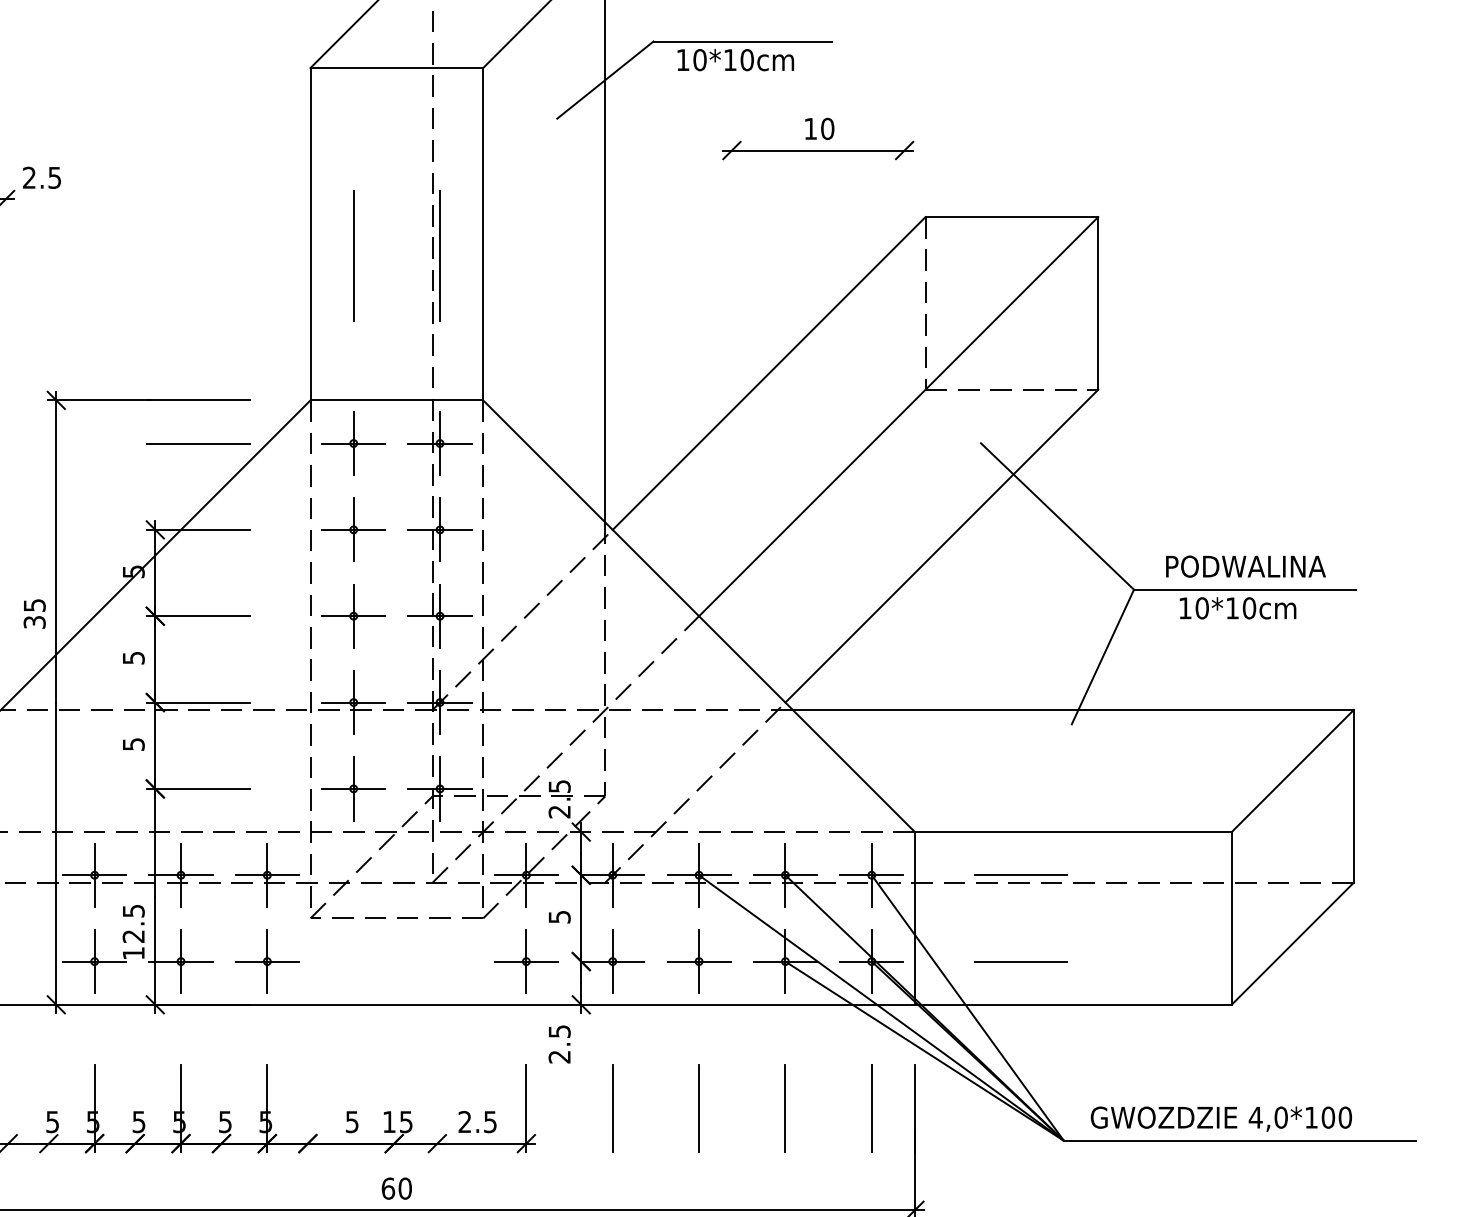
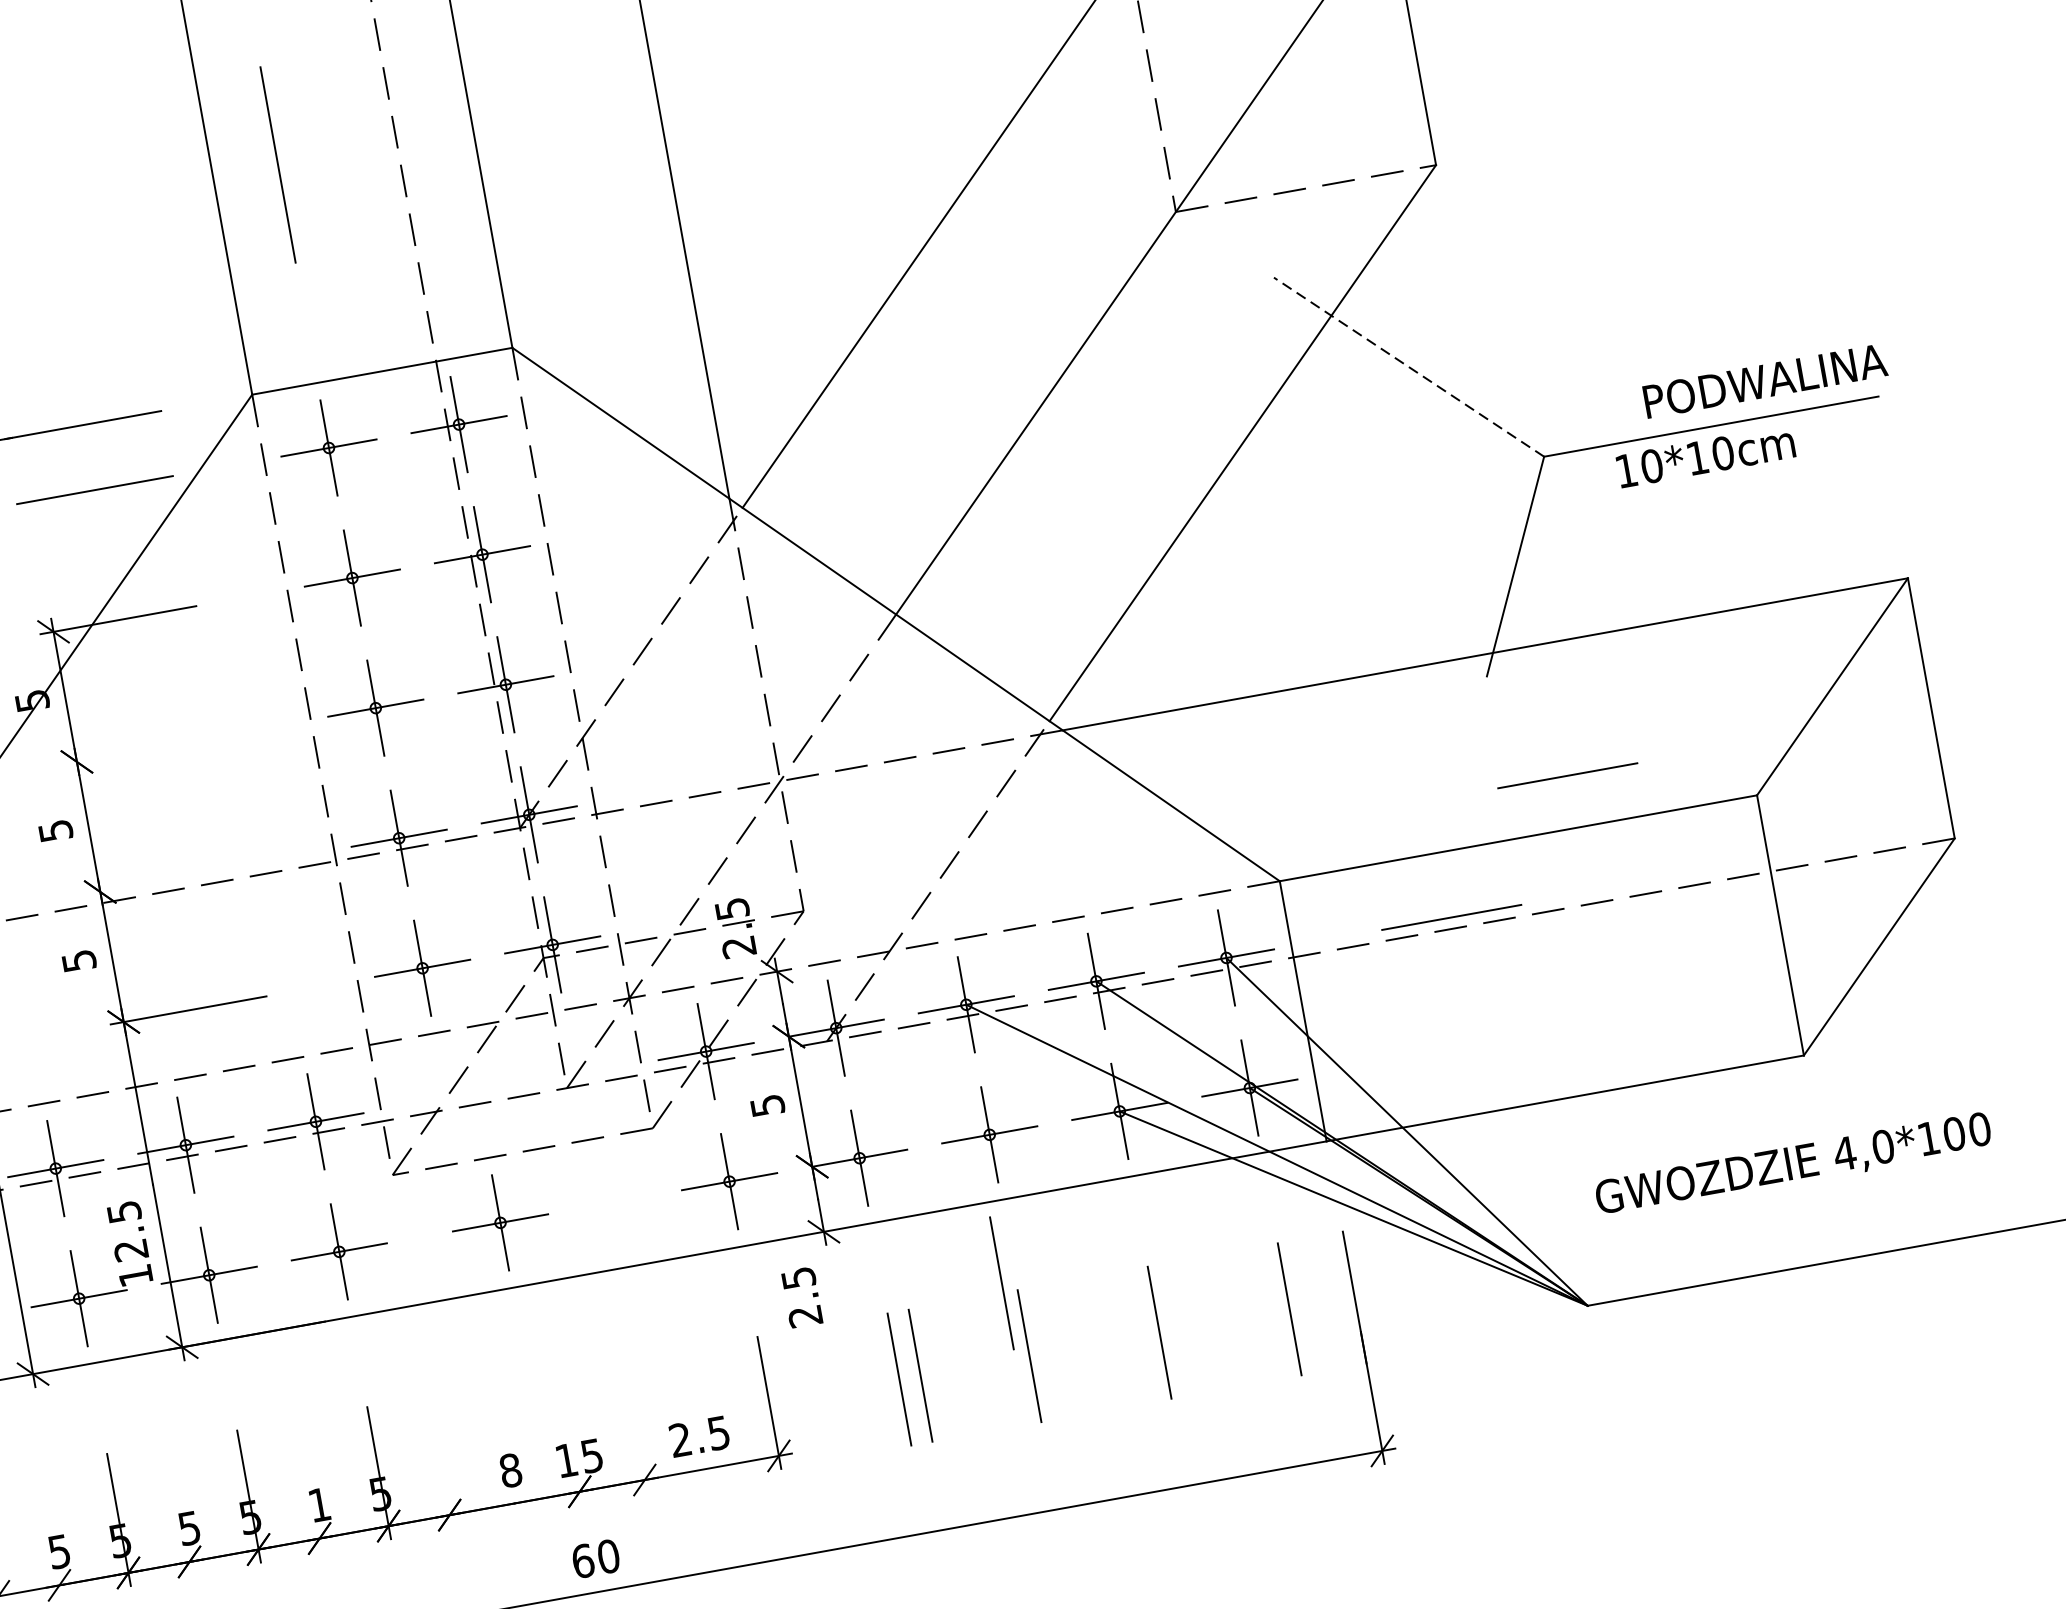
line: (440, 255) -> (408, 141), removed
line: (1057, 516) -> (1409, 367), solid -> dashed
text: (1245, 566) -> (1764, 380), moved
line: (198, 616) -> (142, 750), removed
line: (198, 702) -> (165, 880), removed
part: (374, 961) -> (500, 1222), added
line: (1020, 961) -> (1566, 775), moved
line: (689, 1058) -> (1001, 1283), added
line: (626, 1108) -> (920, 1375), added
text: (1220, 1118) -> (1792, 1164), moved
text: (351, 1121) -> (509, 1469), 5 -> 8
text: (225, 1122) -> (319, 1505), 5 -> 1

